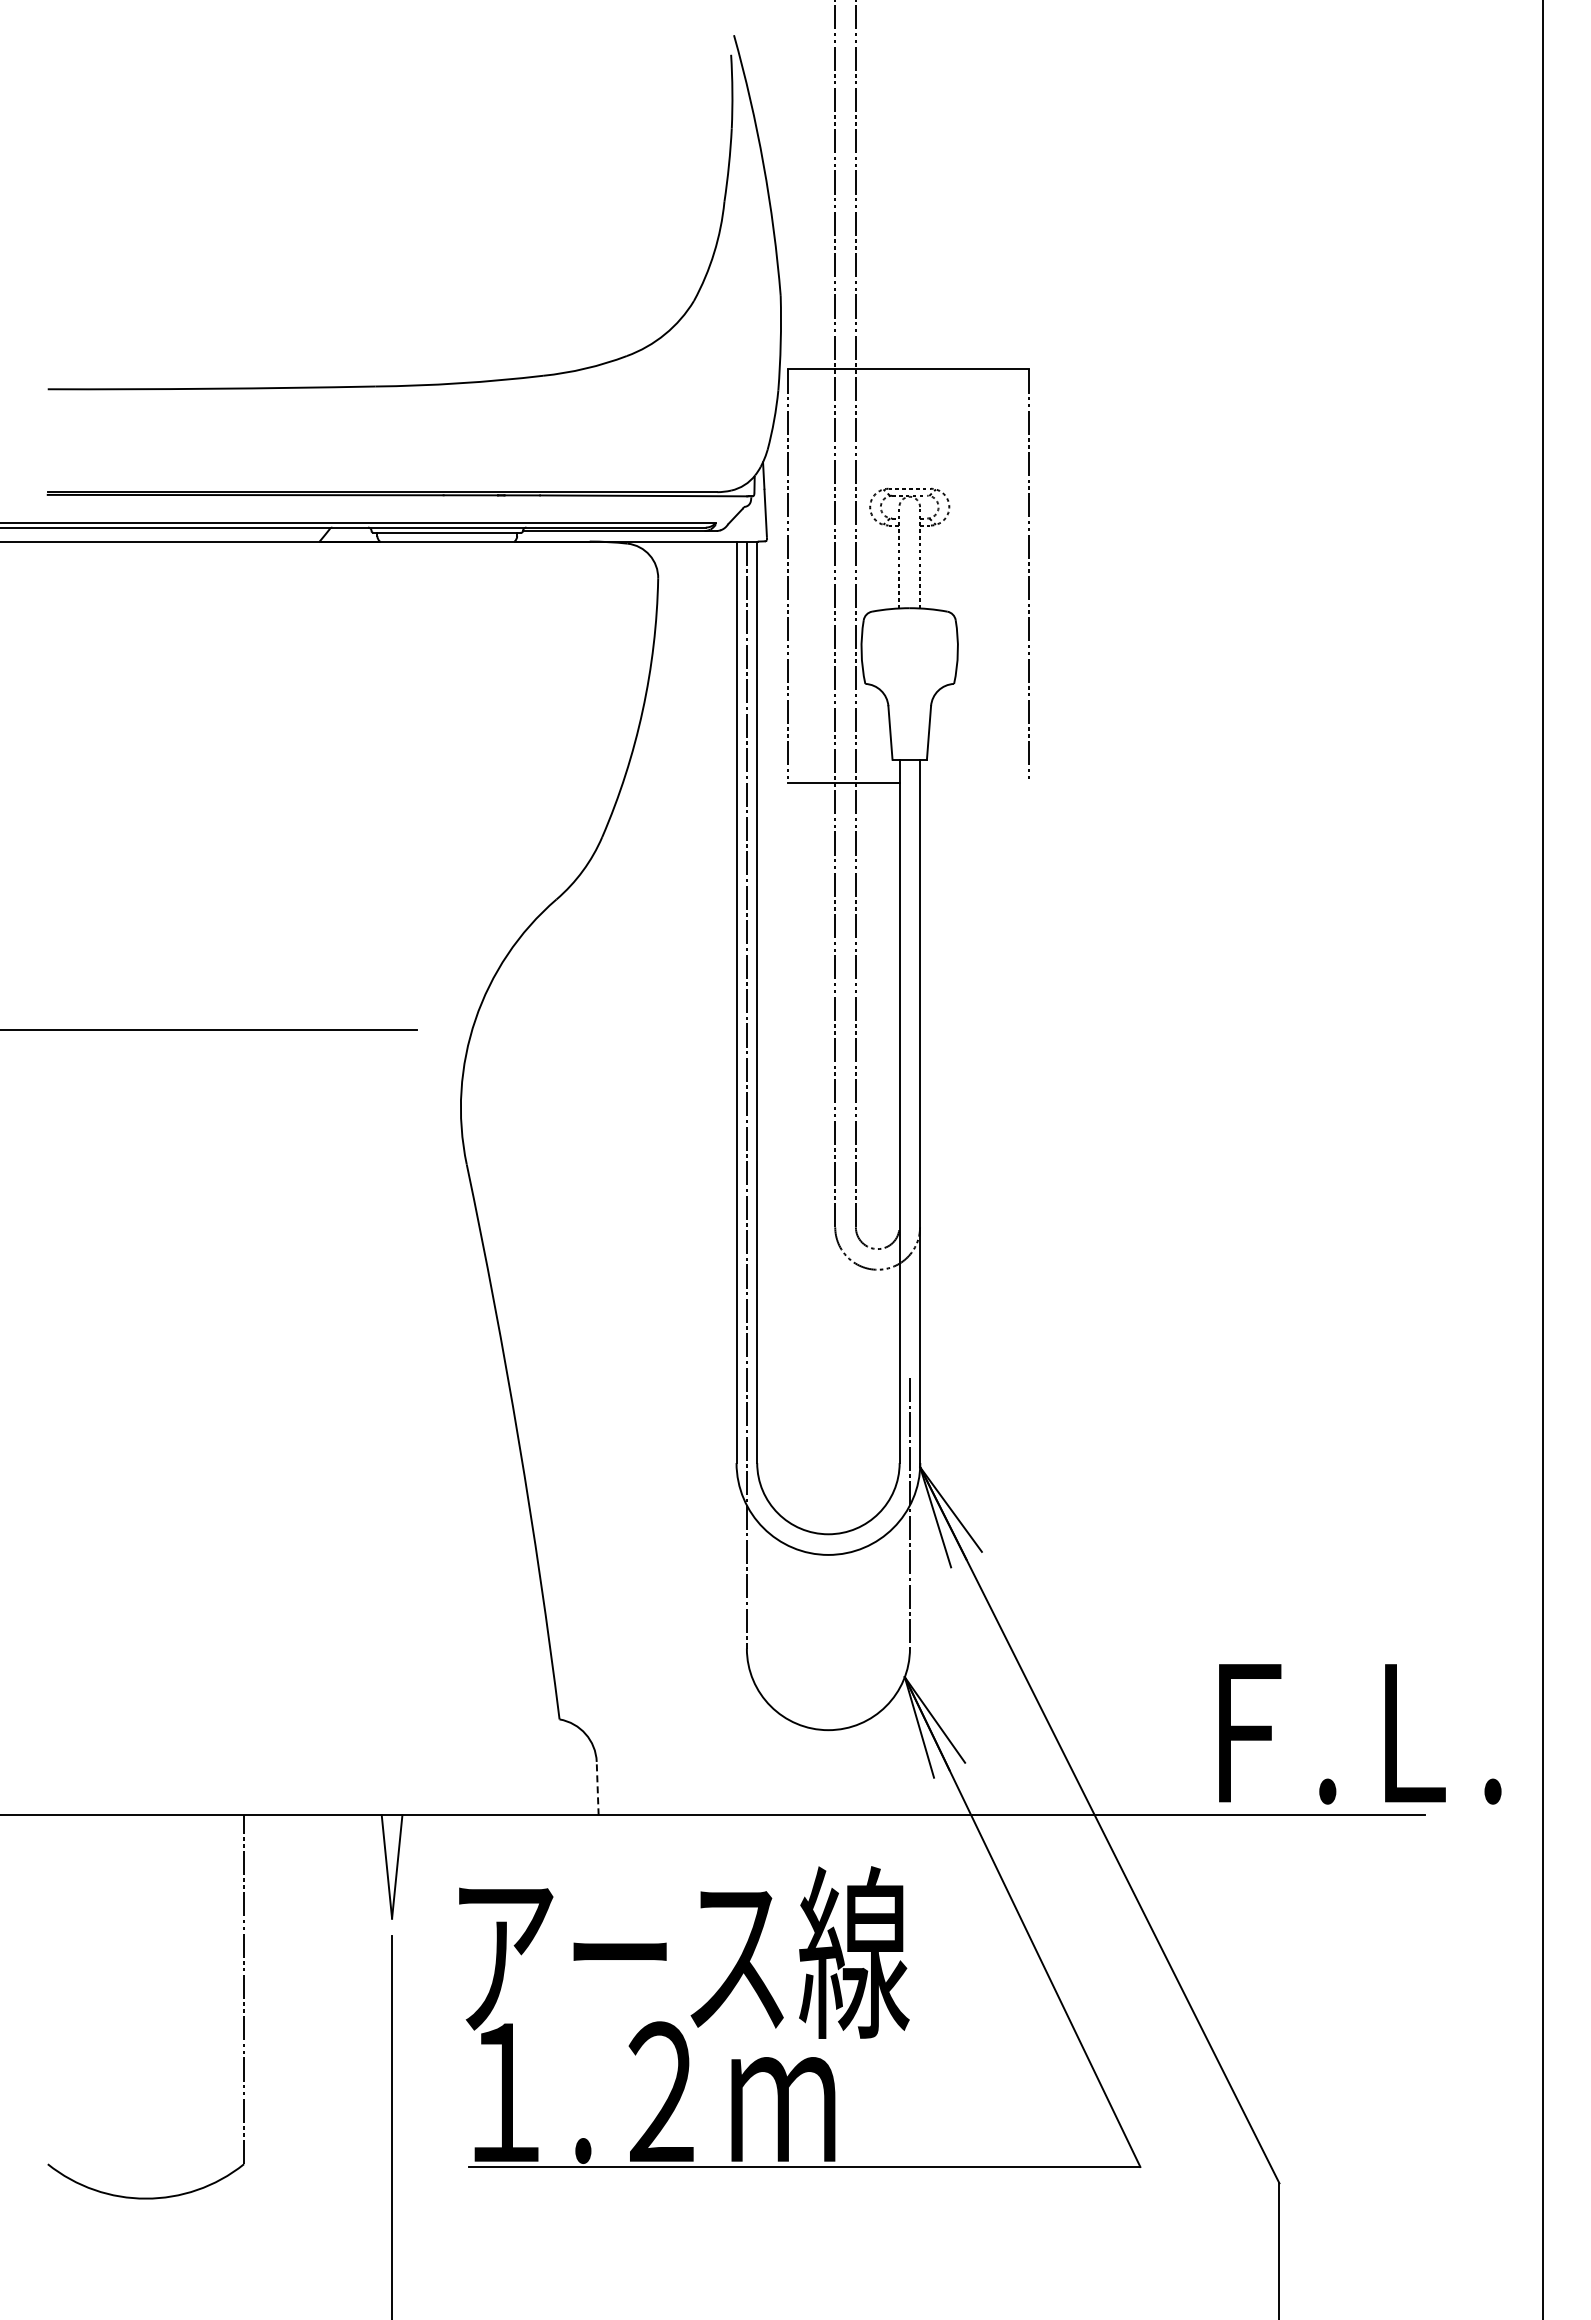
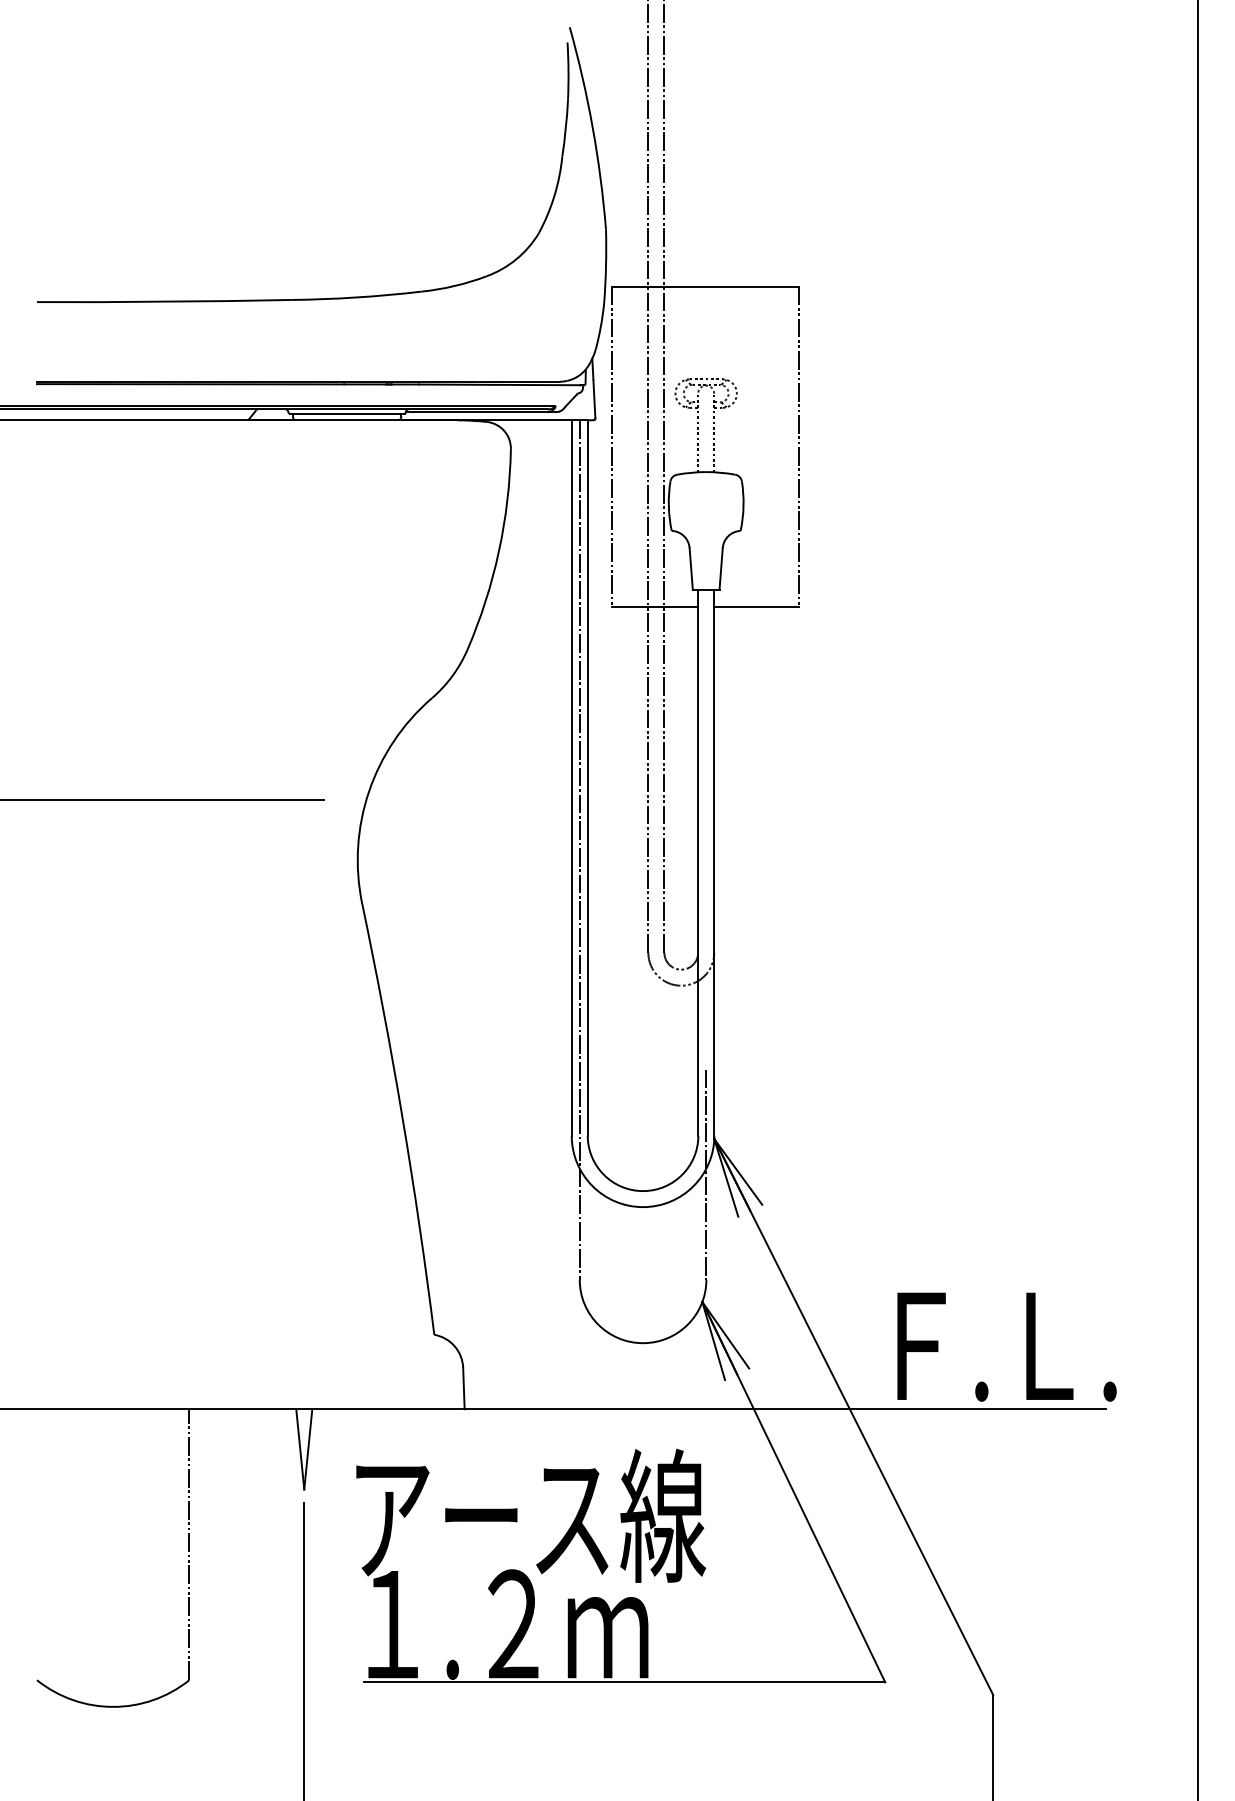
line: (974, 782) -> (756, 607), added
text: (1360, 1734) -> (1007, 1347), moved
line: (597, 1788) -> (463, 1388), dashed -> solid

